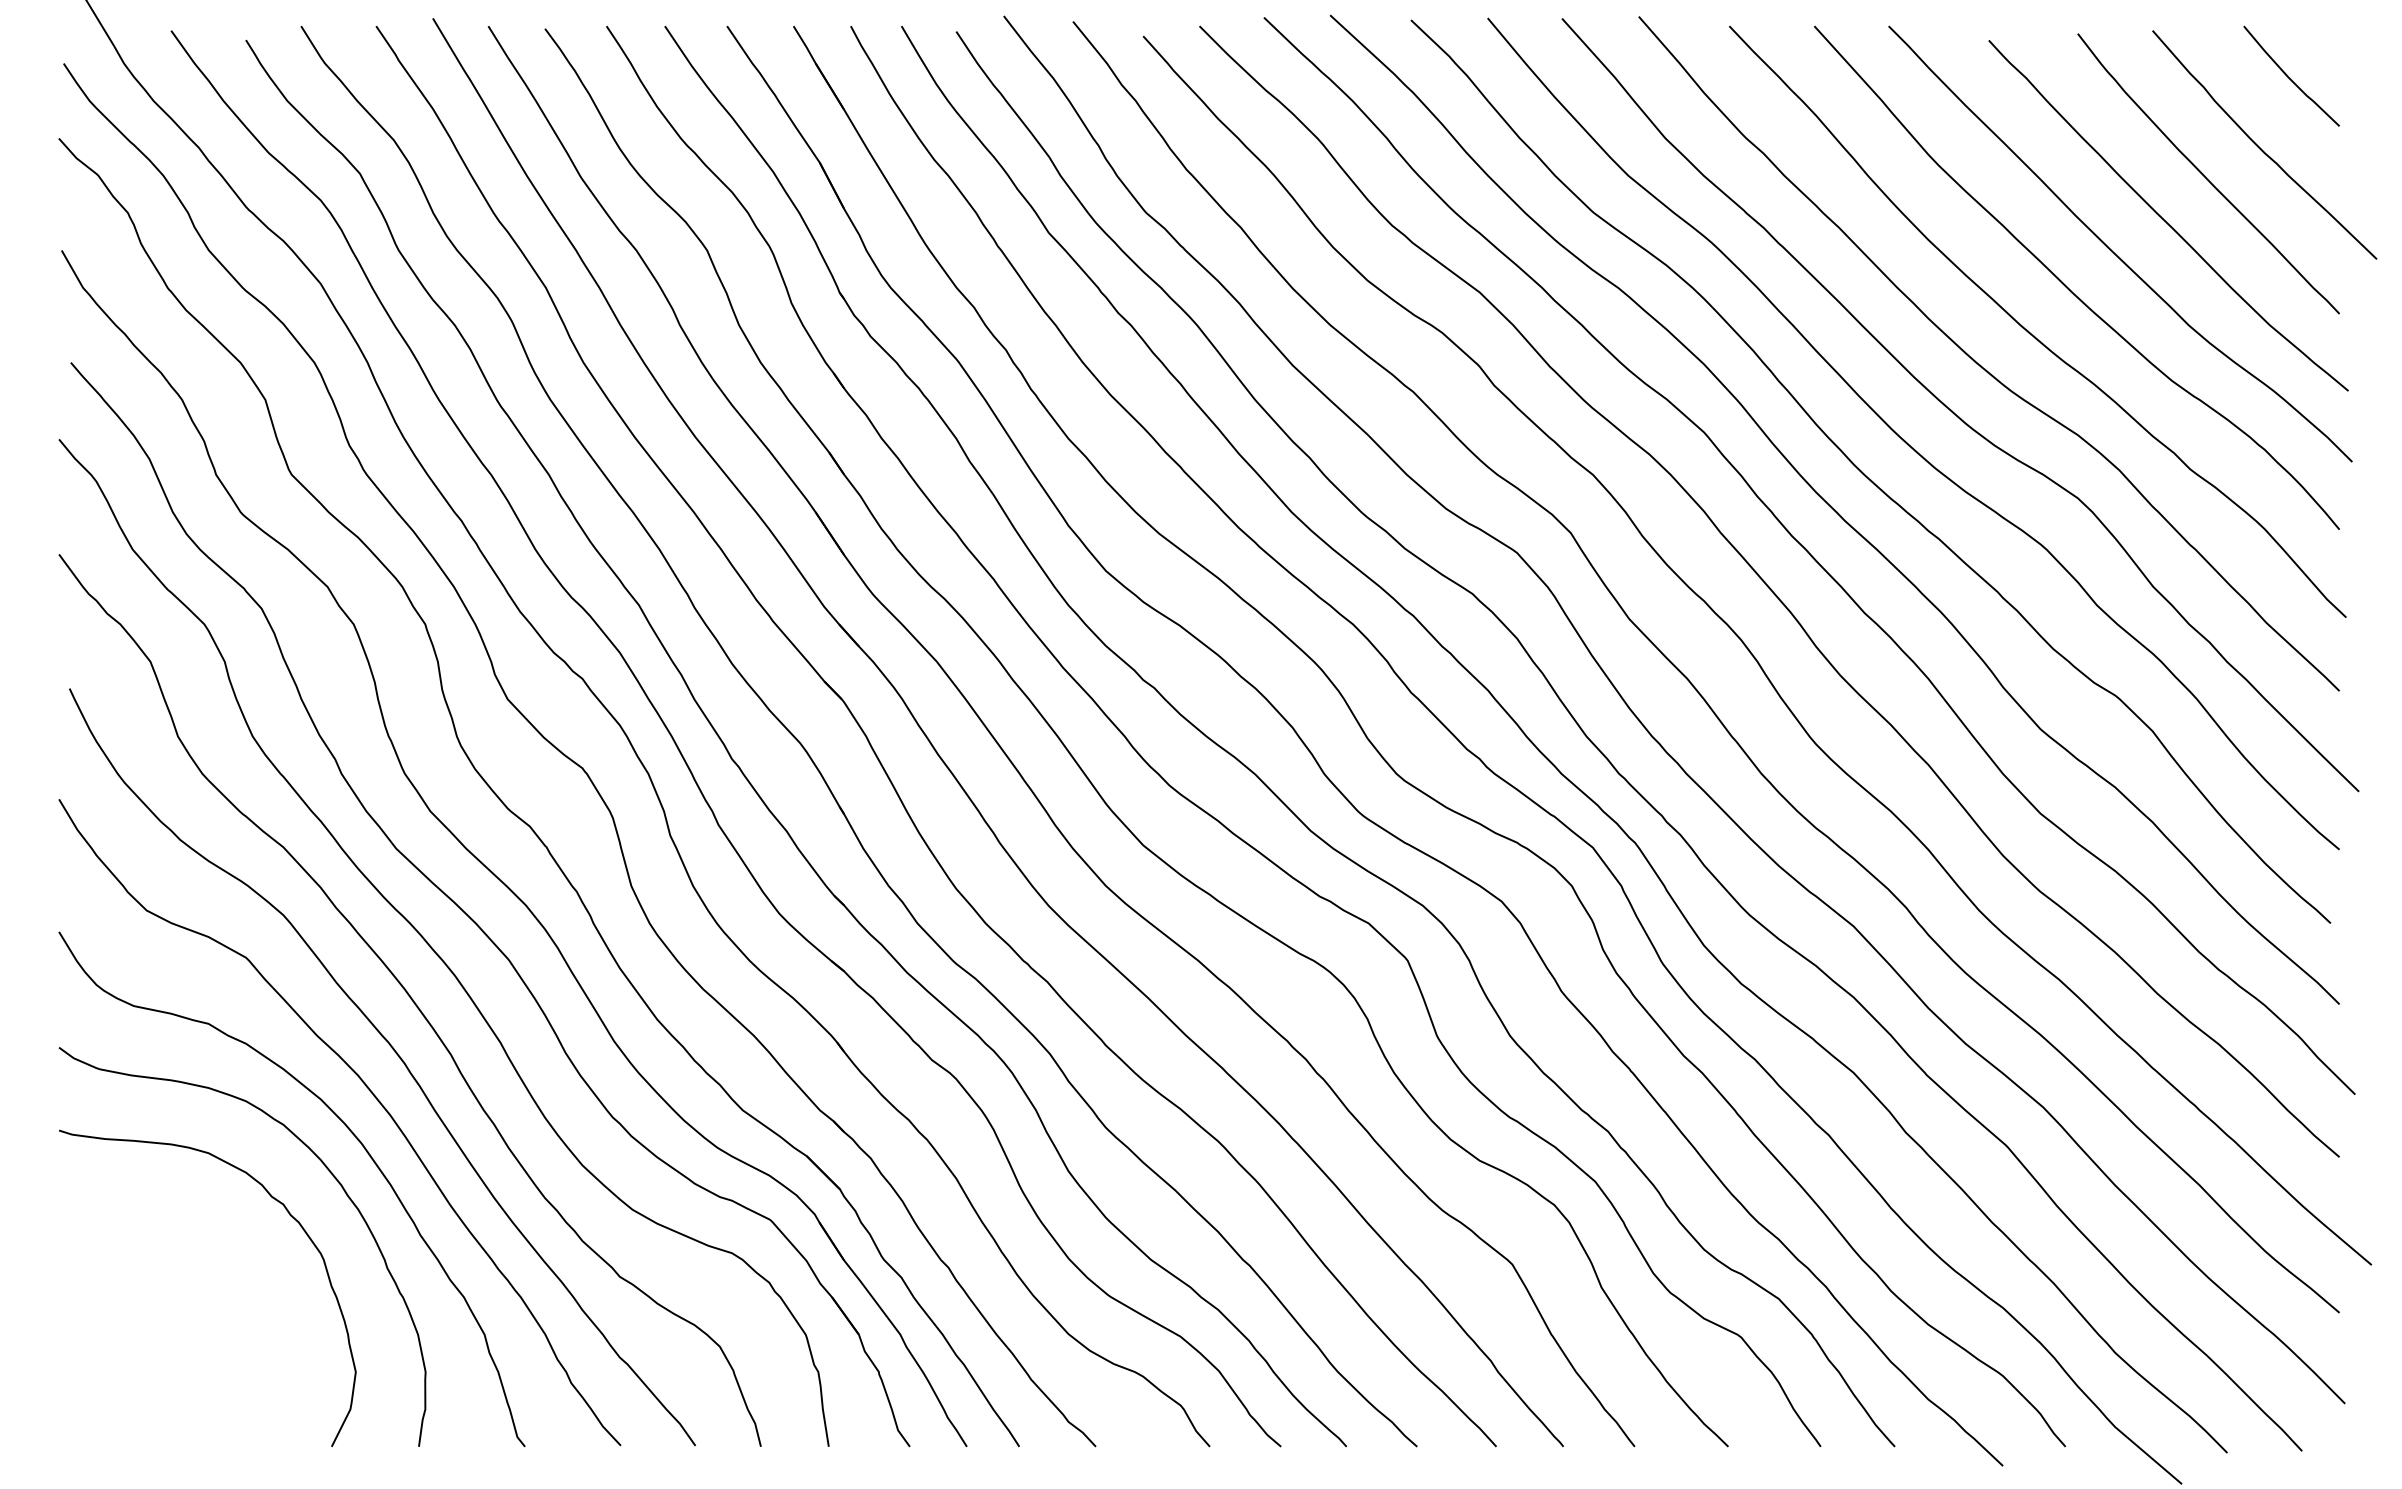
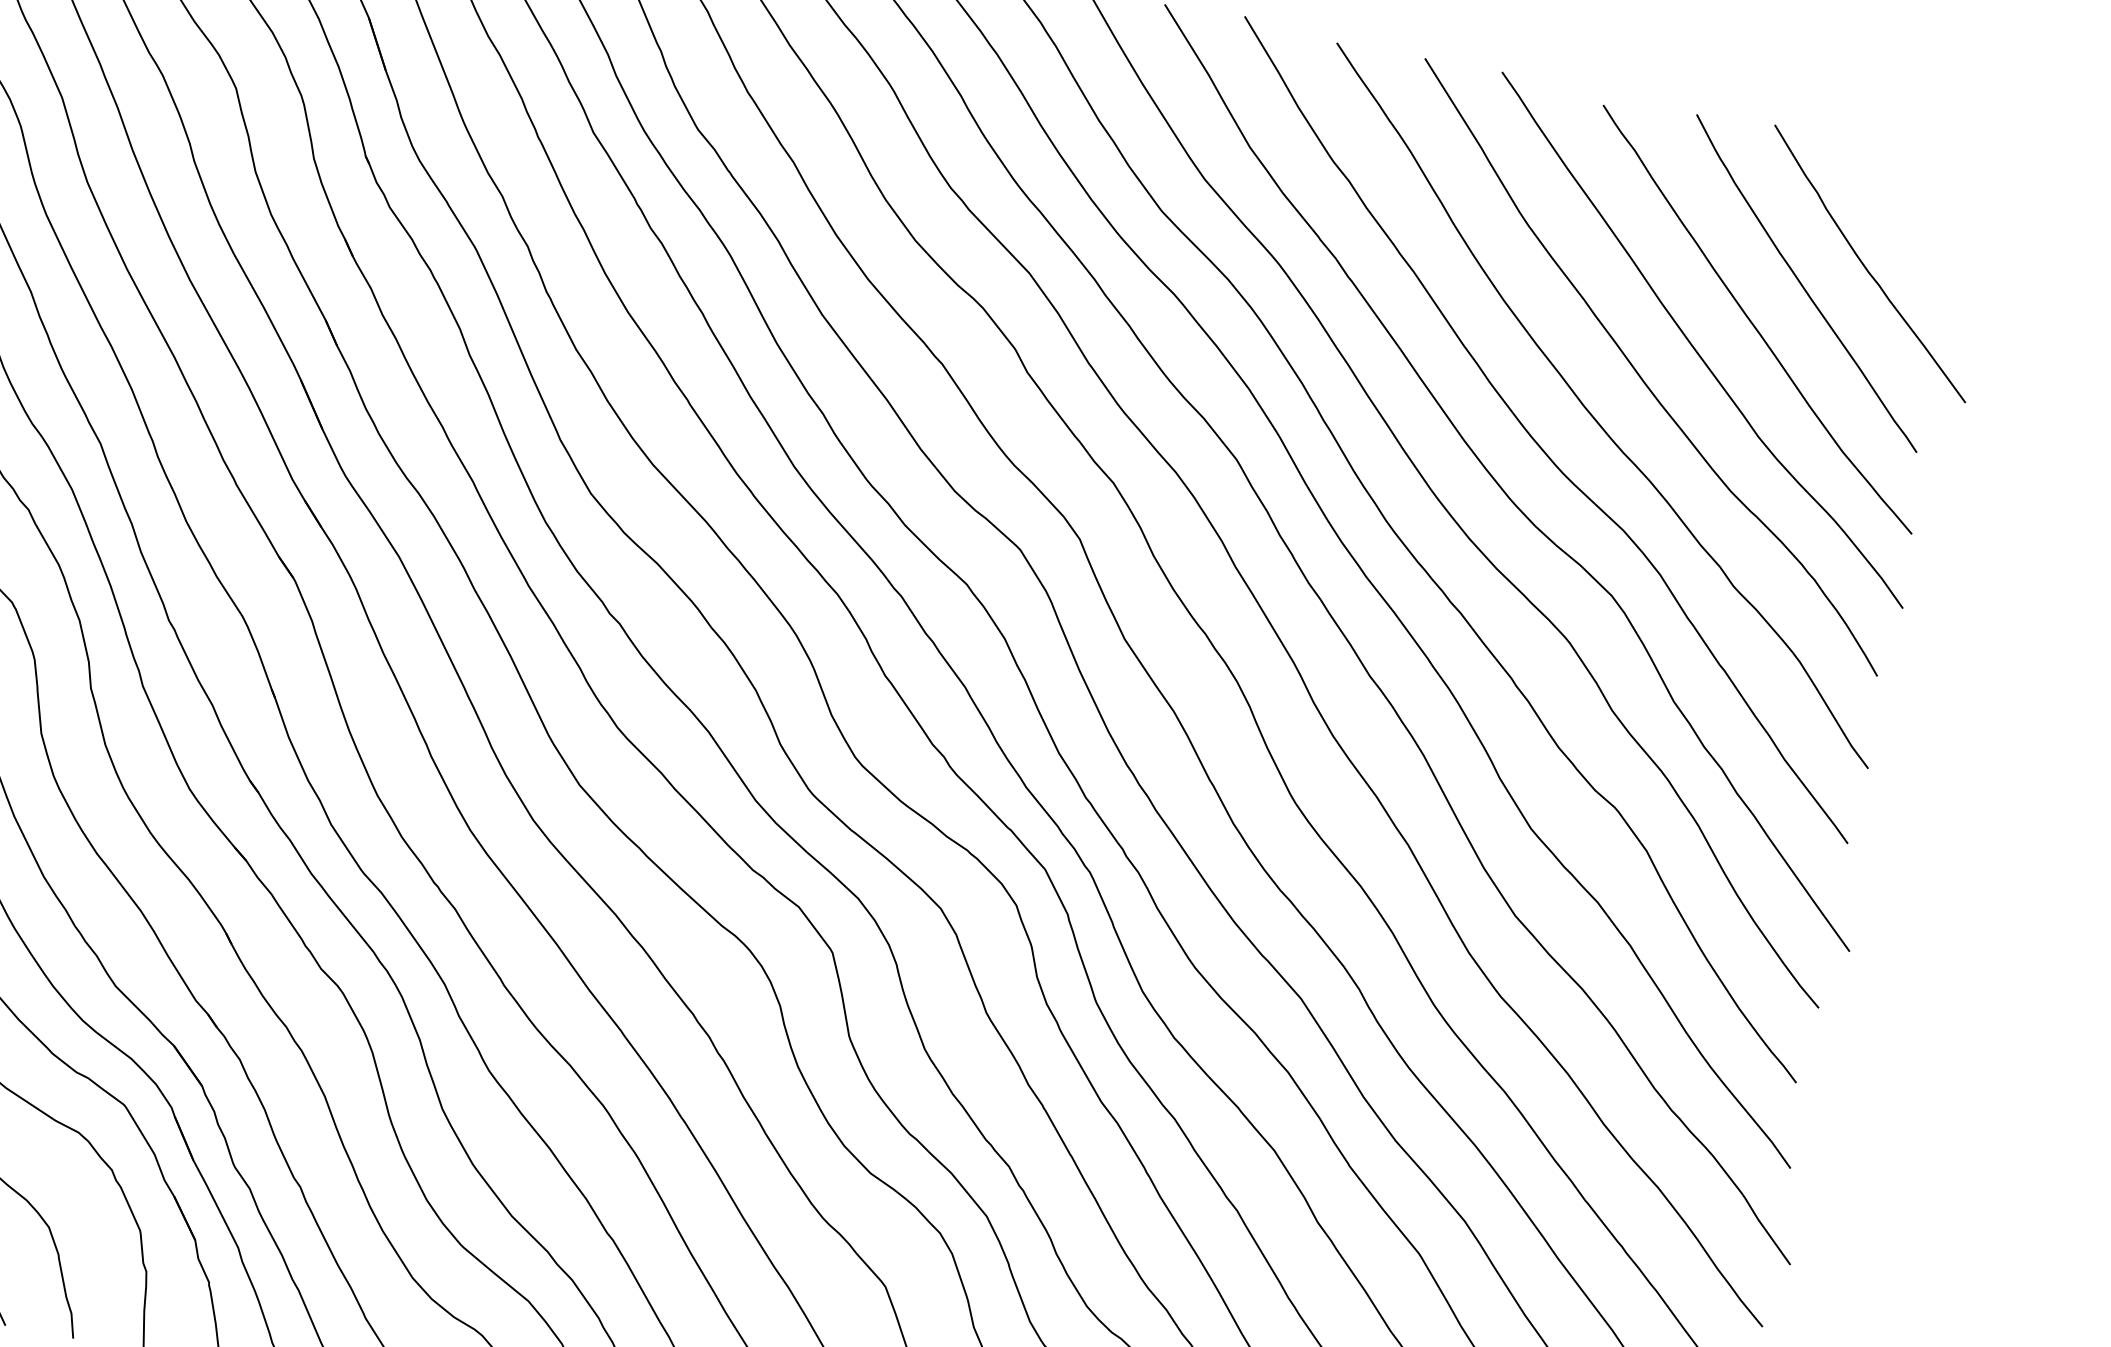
curve: (2289, 77) -> (1908, 198), removed

